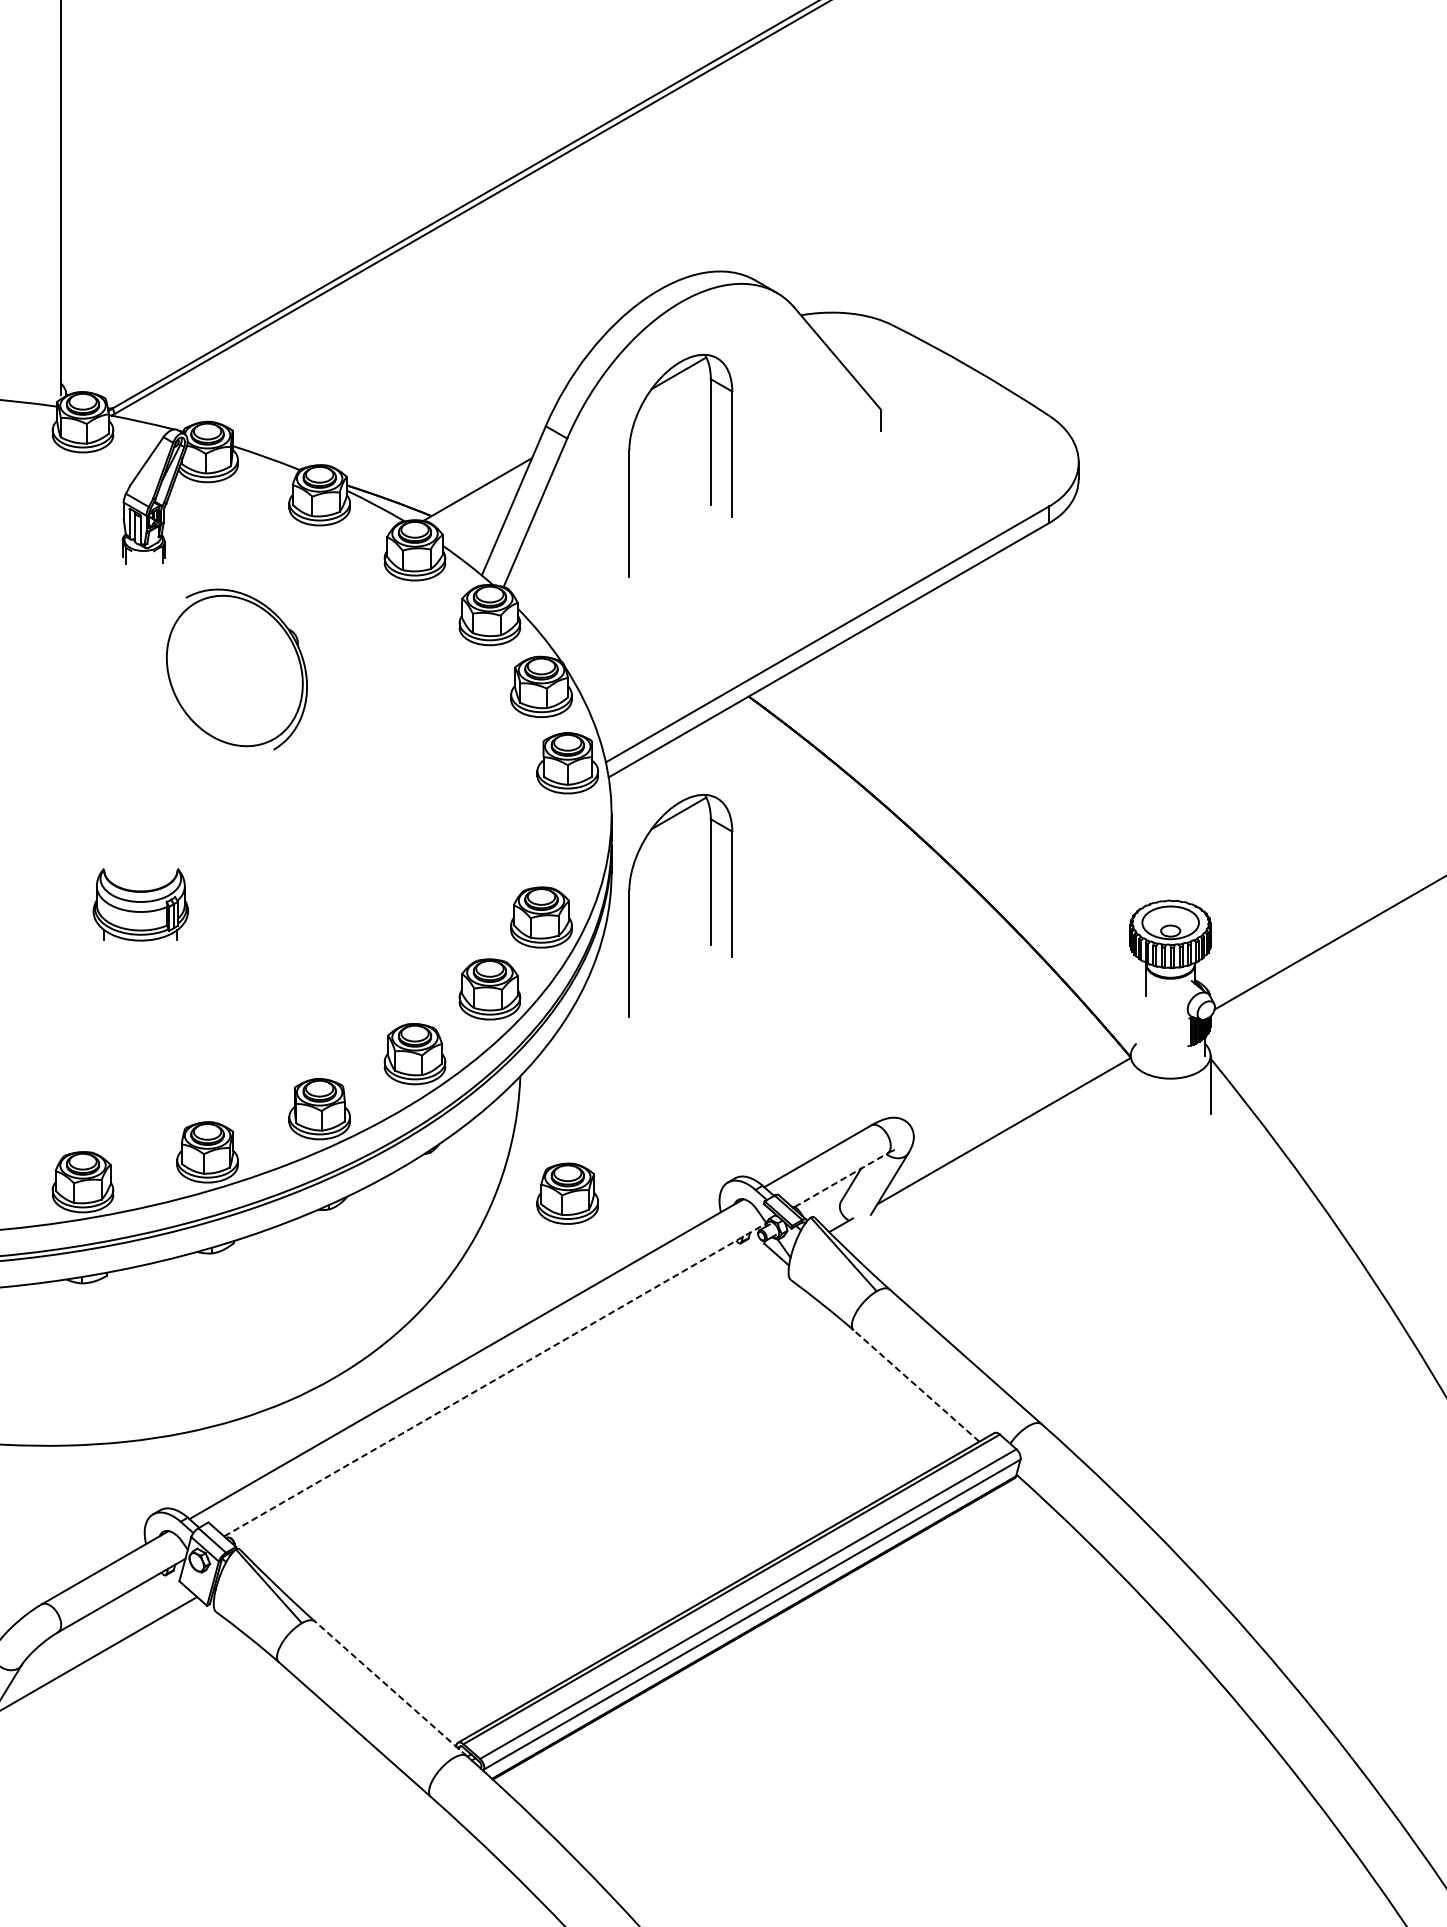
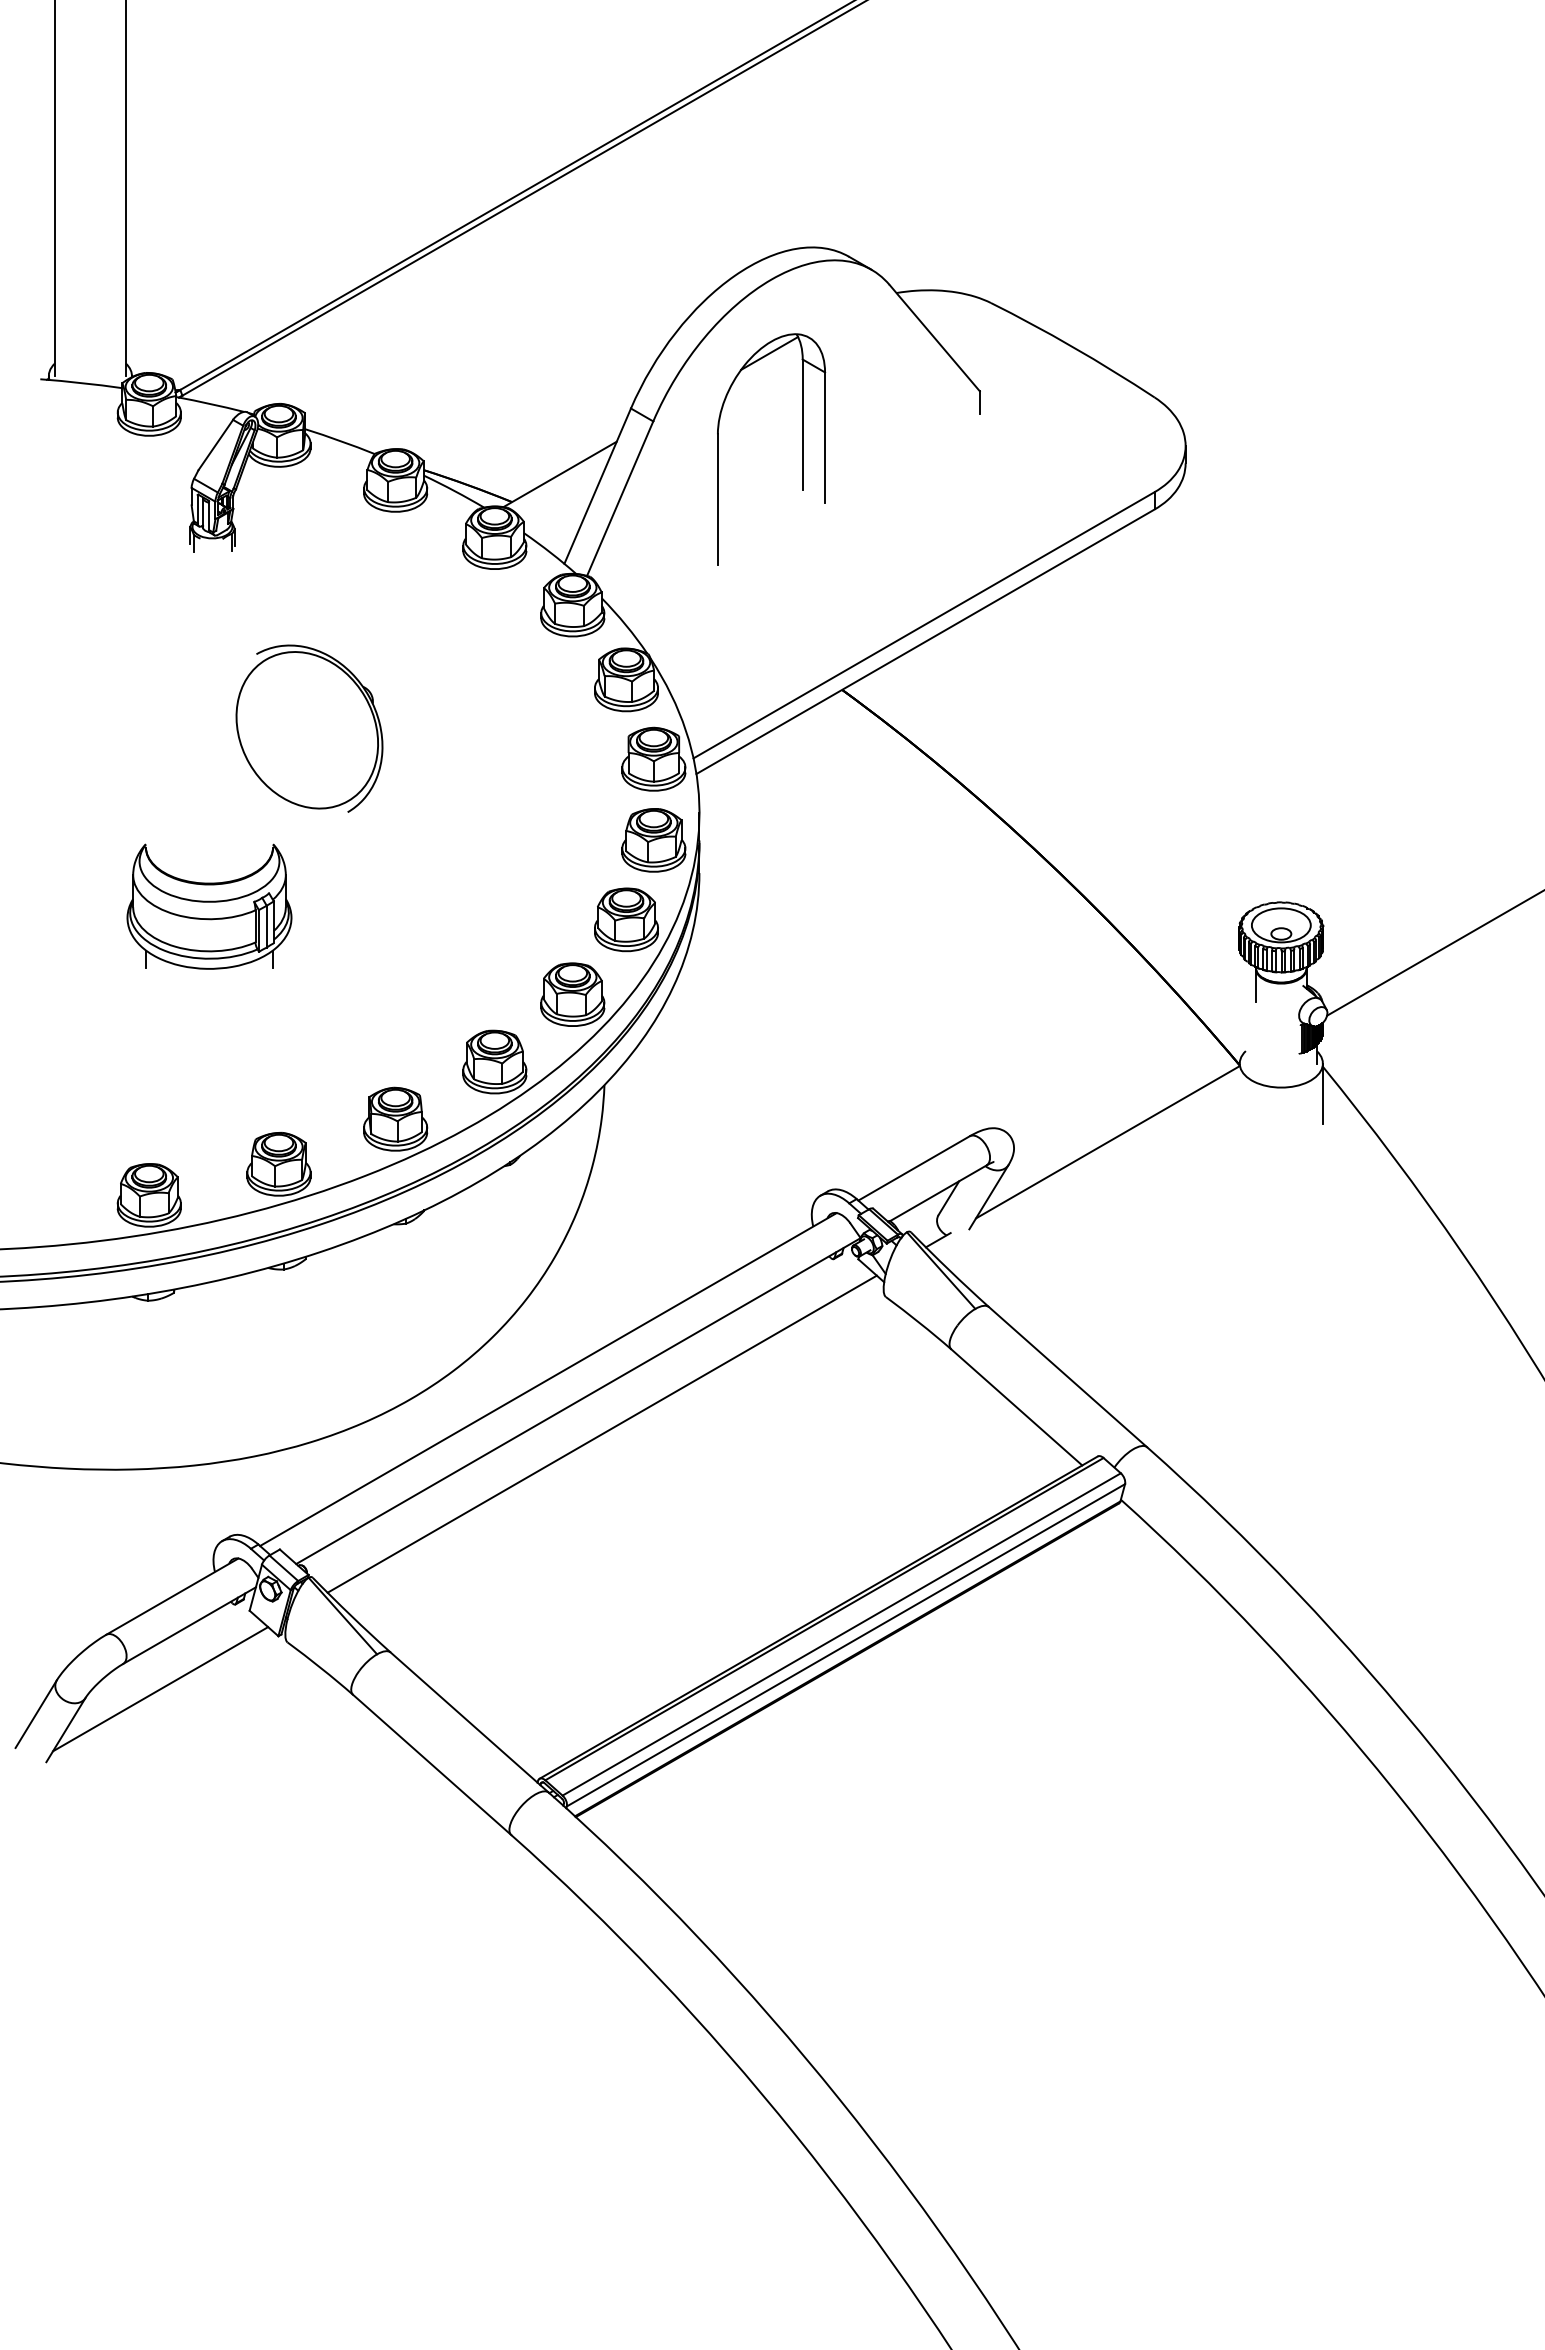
part: (236, 669) -> (309, 728), moved
part: (140, 904) -> (209, 906), size x1.67
part: (710, 905) -> (802, 907), removed
line: (841, 1180) -> (938, 1193), dashed -> solid
part: (567, 1193) -> (653, 840), moved
line: (495, 1380) -> (578, 1401), dashed -> solid
line: (916, 1386) -> (1016, 1407), dashed -> solid
line: (517, 1411) -> (601, 1433), added
line: (390, 1688) -> (469, 1722), dashed -> solid

